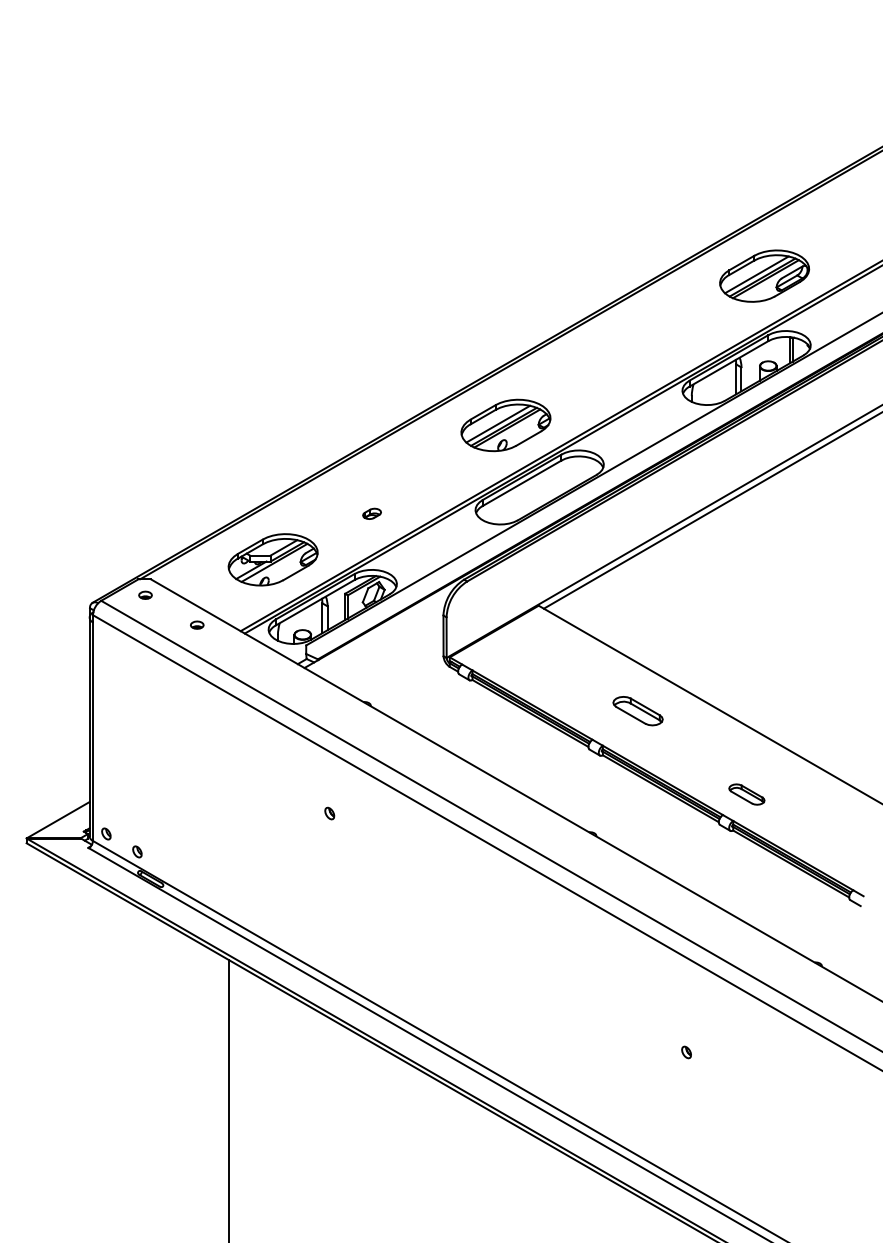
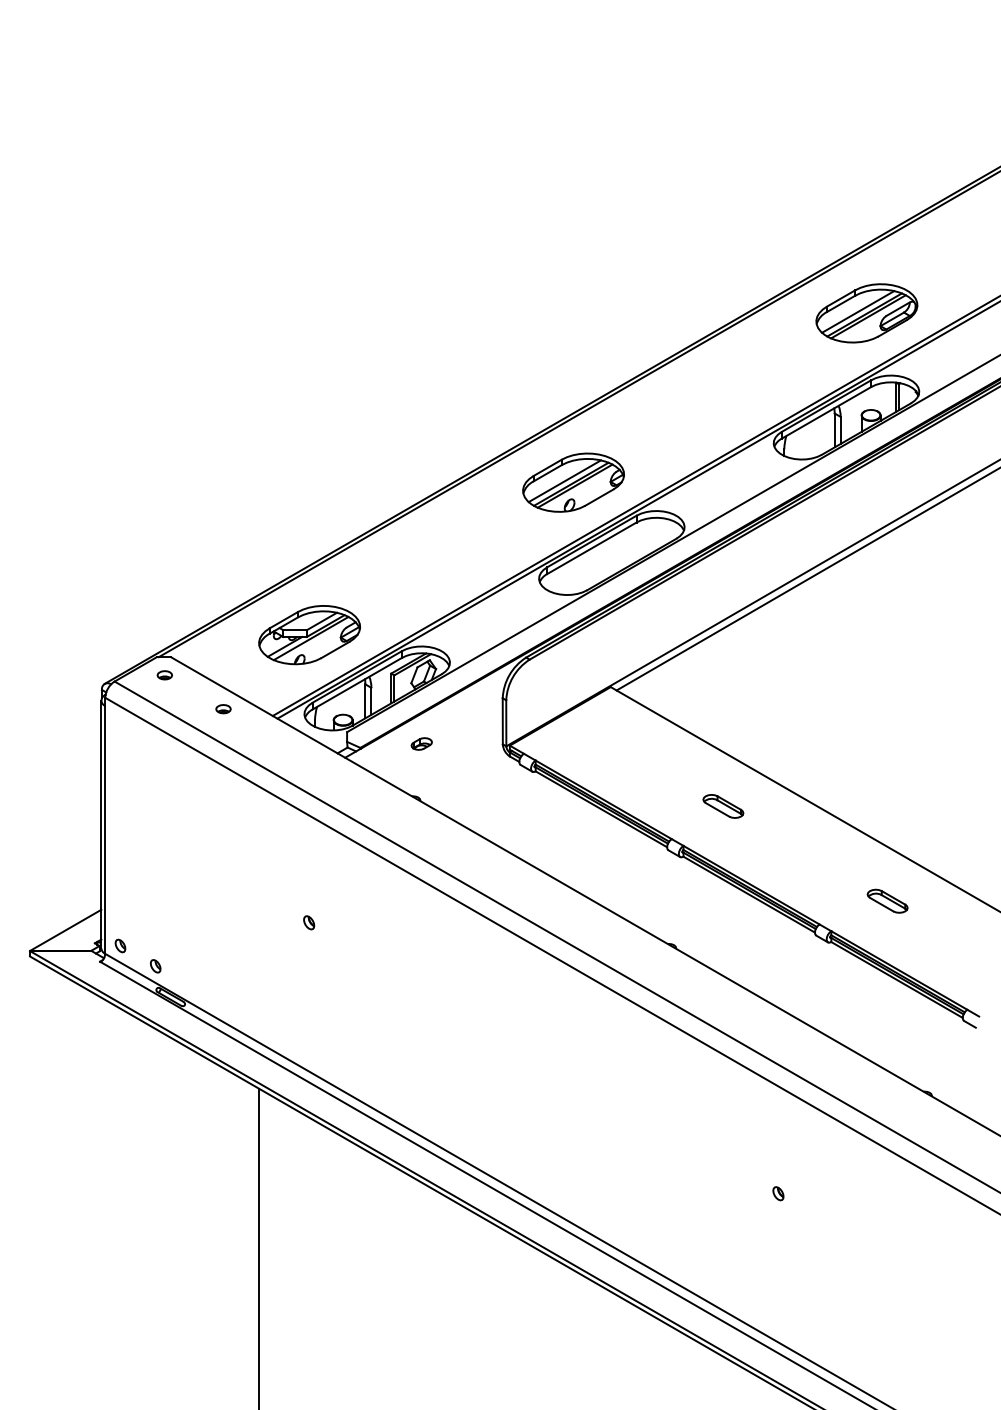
part: (371, 513) -> (421, 743), moved
part: (637, 710) -> (722, 805), size x0.71
part: (746, 794) -> (887, 901), moved
part: (329, 813) -> (308, 922), moved

